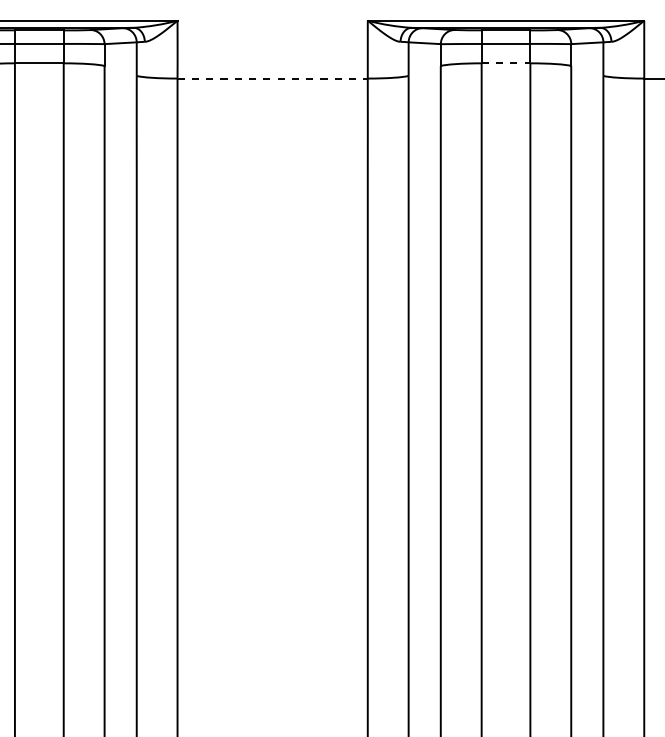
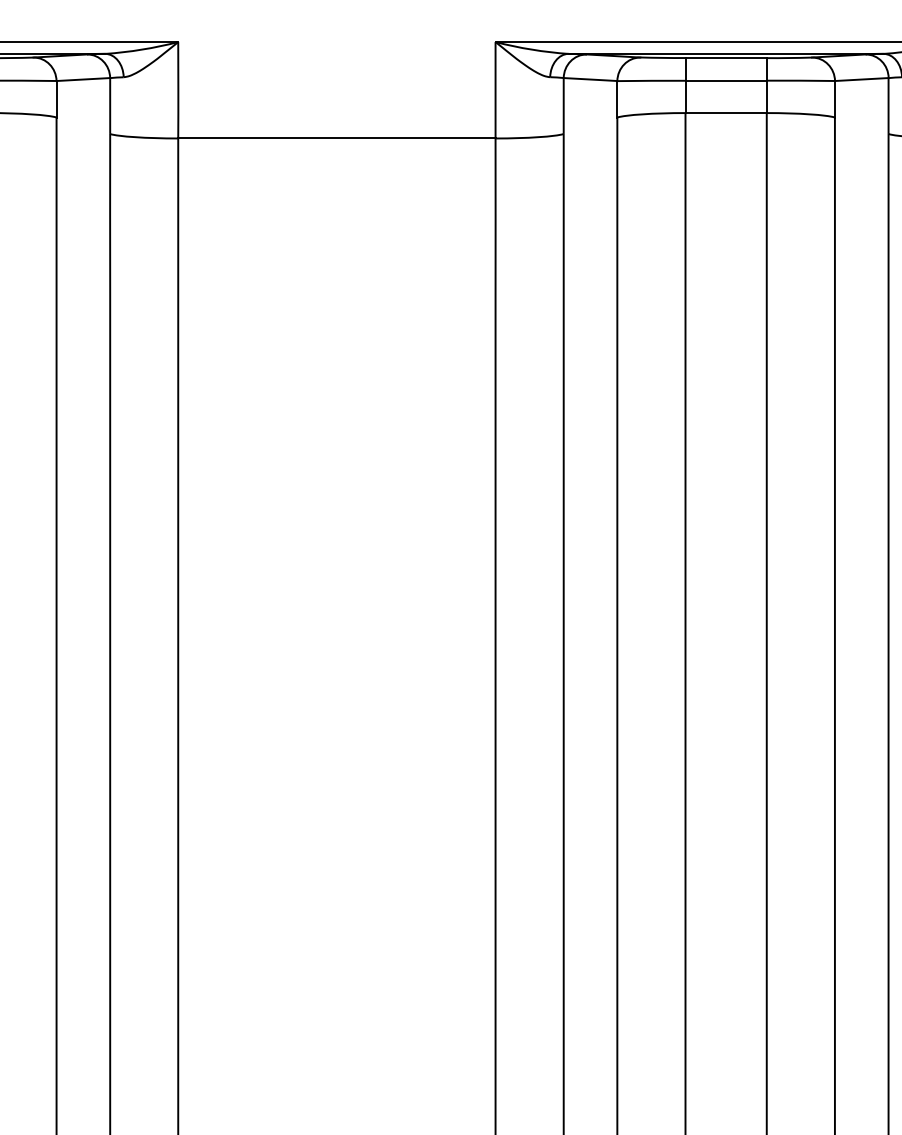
line: (506, 63) -> (726, 113), dashed -> solid
line: (273, 78) -> (338, 138), dashed -> solid

